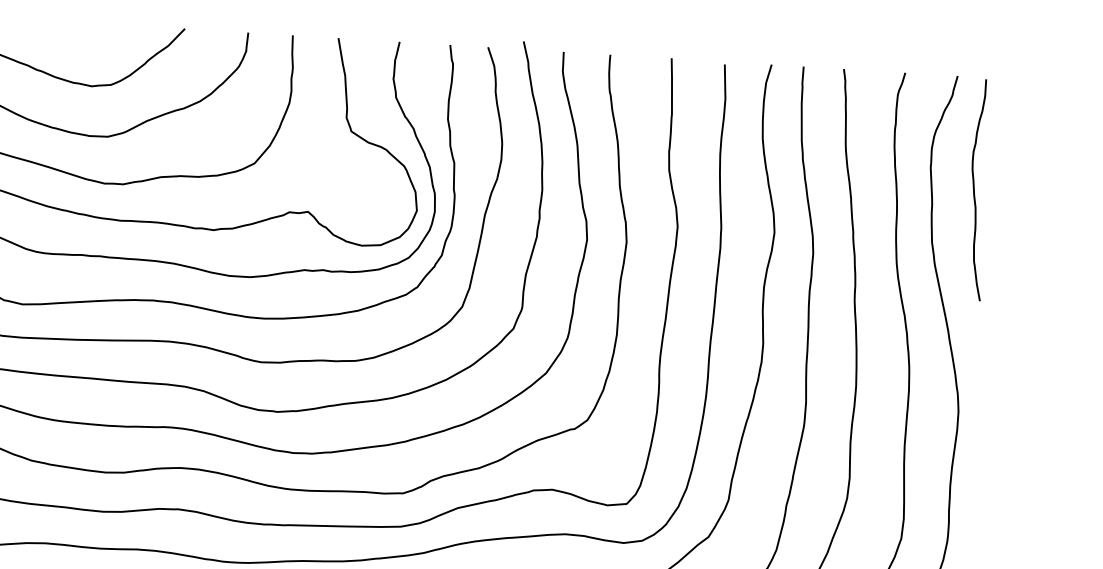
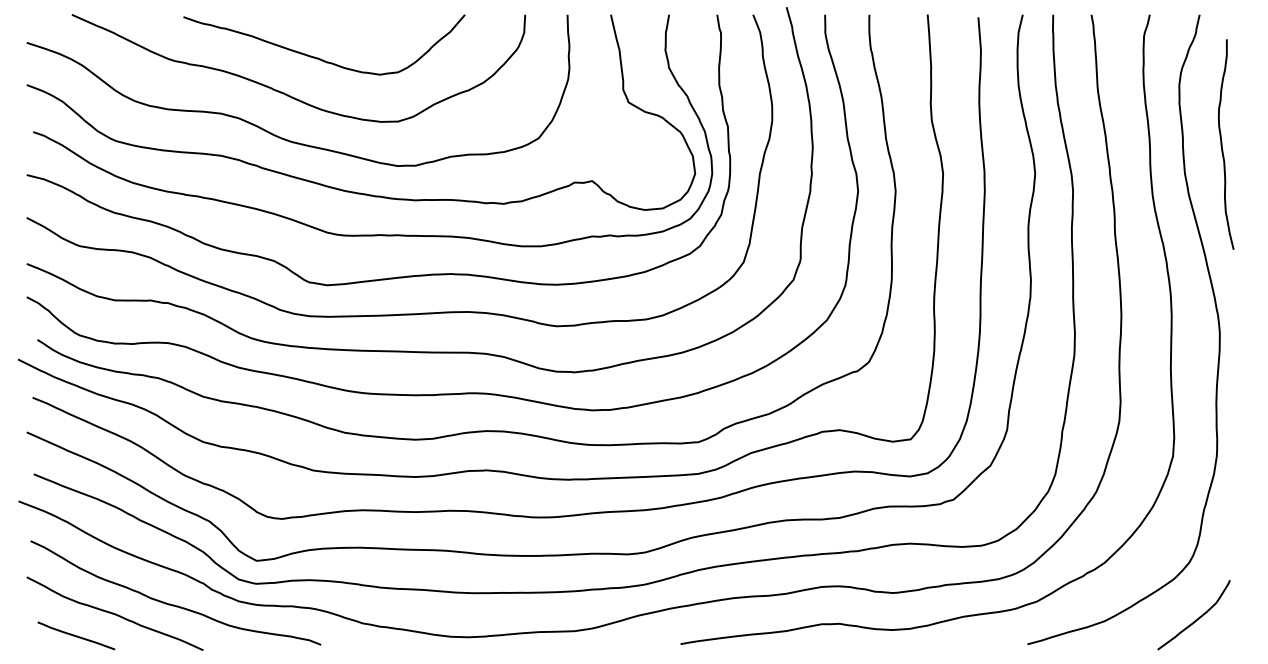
curve: (974, 189) -> (1222, 144), moved

